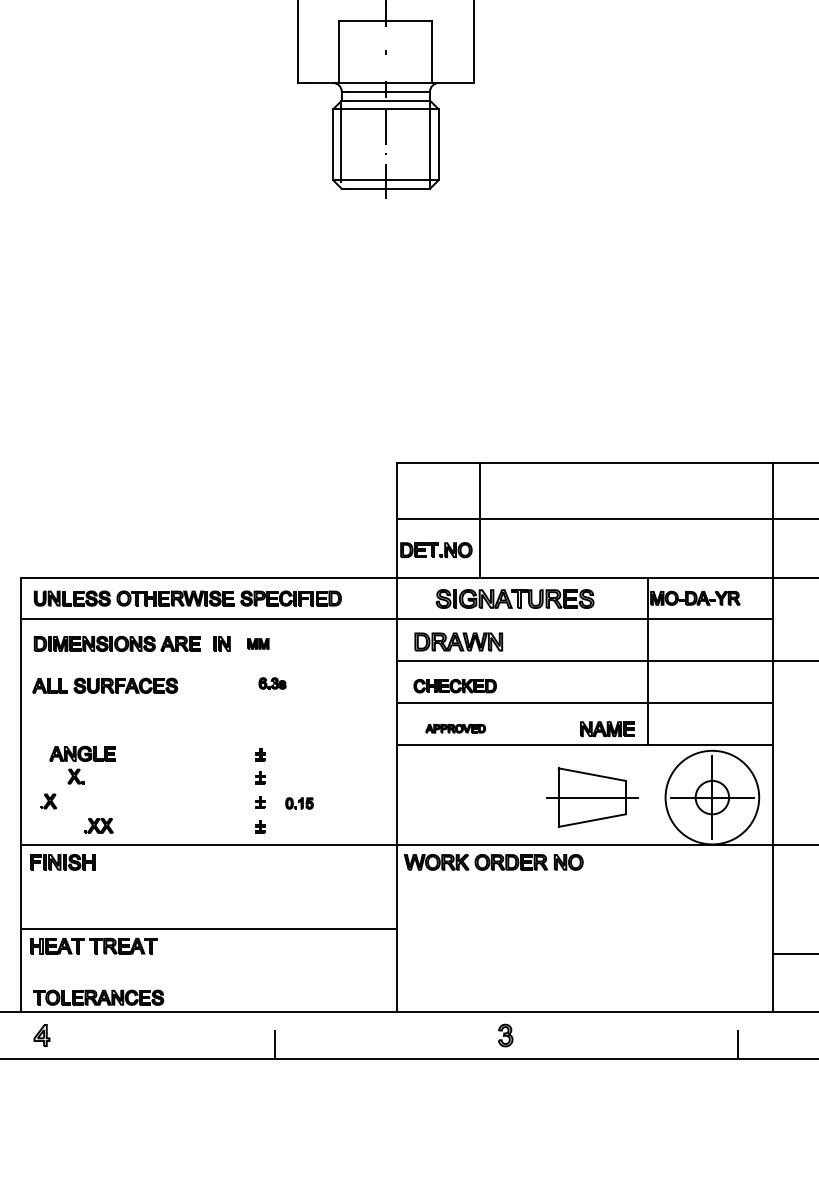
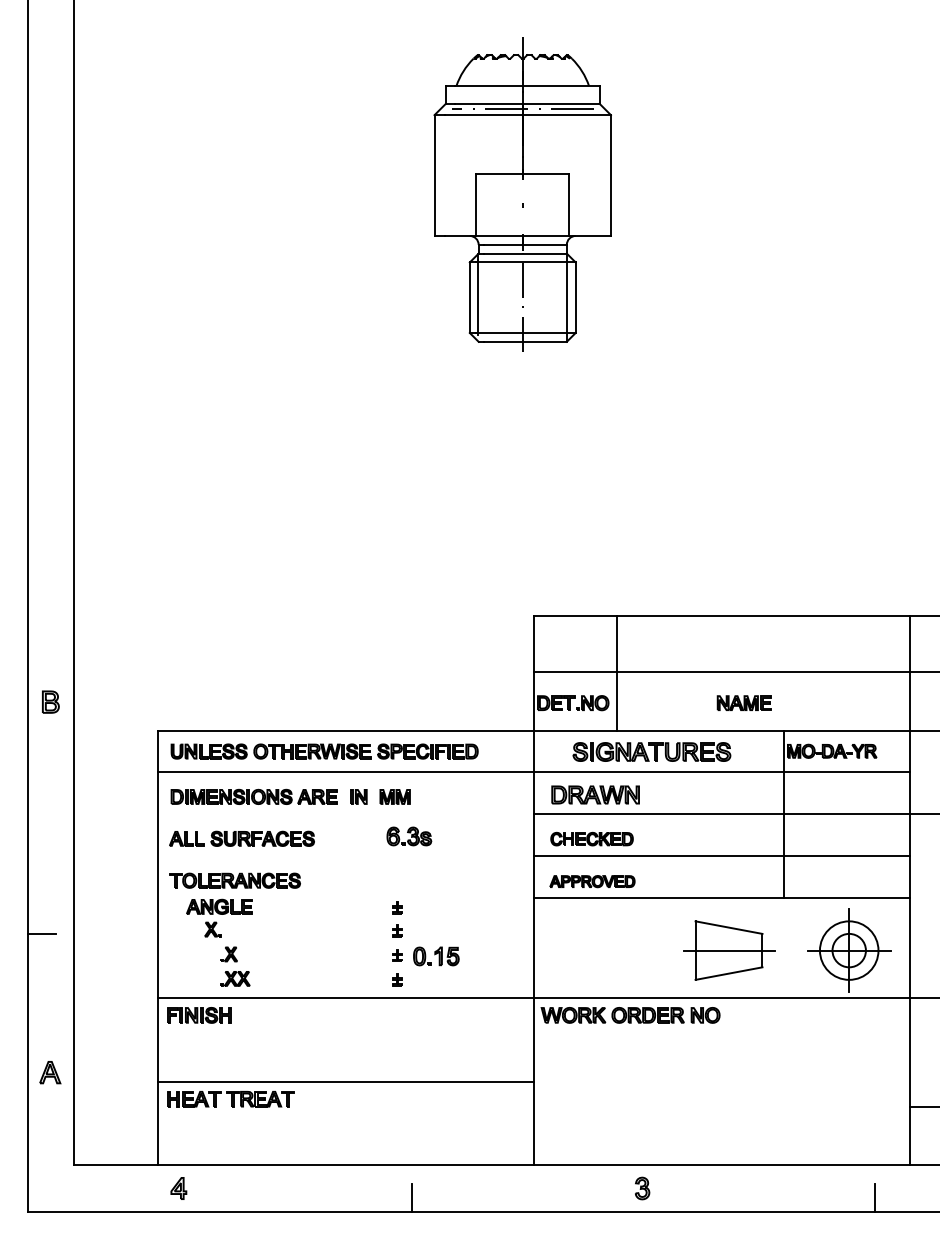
part: (257, 643) -> (394, 796), size x1.43
part: (272, 683) -> (409, 836), size x1.67
part: (455, 728) -> (592, 881), size x1.43
part: (606, 728) -> (743, 702), moved
circle: (711, 797) -> (848, 950), size x0.62
part: (47, 801) -> (228, 954), moved
part: (299, 803) -> (436, 956), size x1.67
part: (97, 997) -> (234, 880), moved

